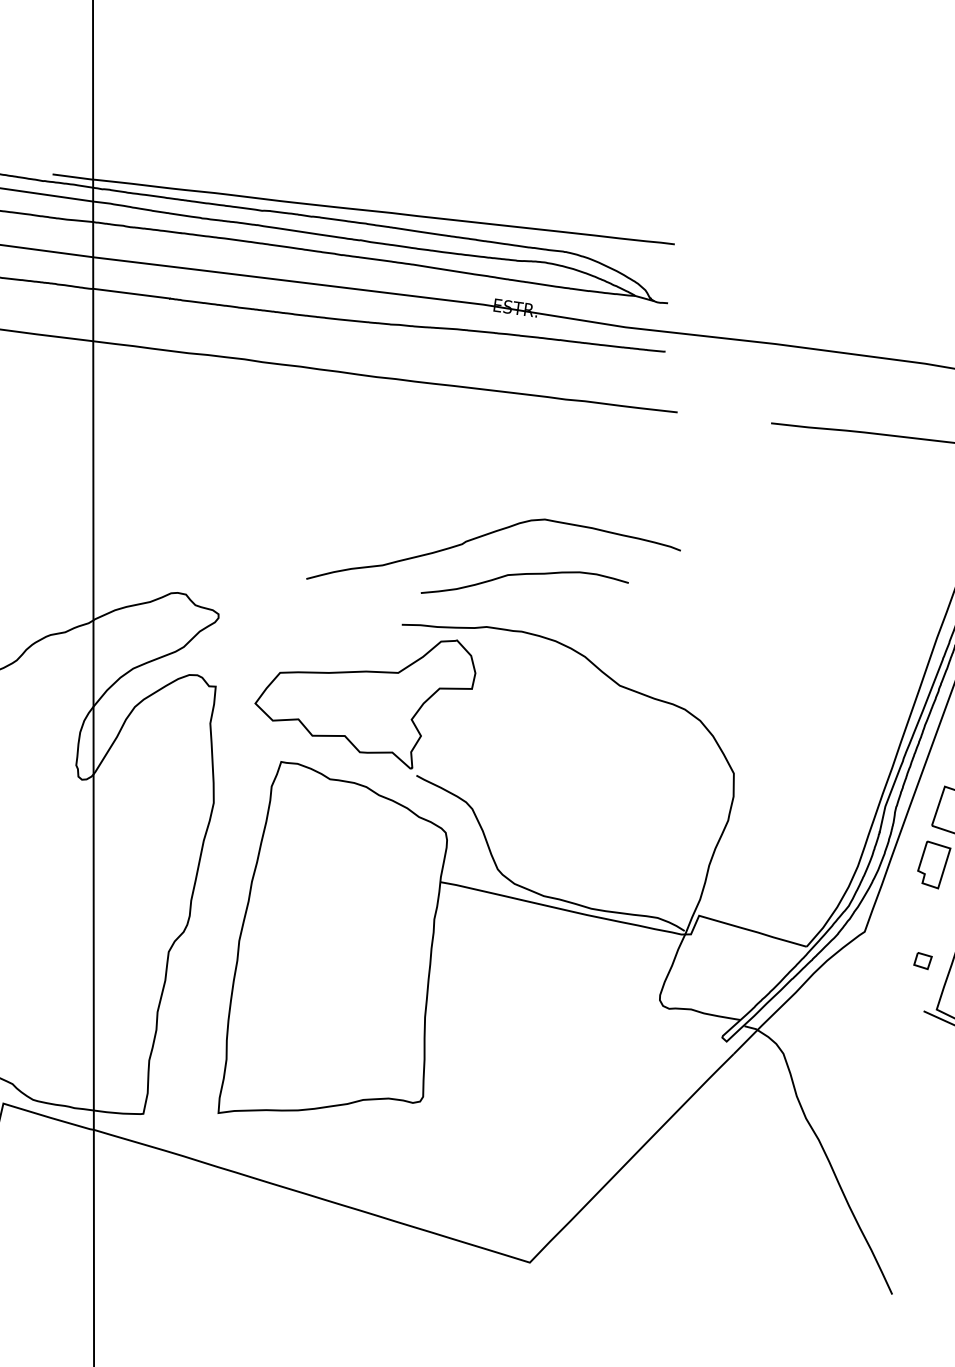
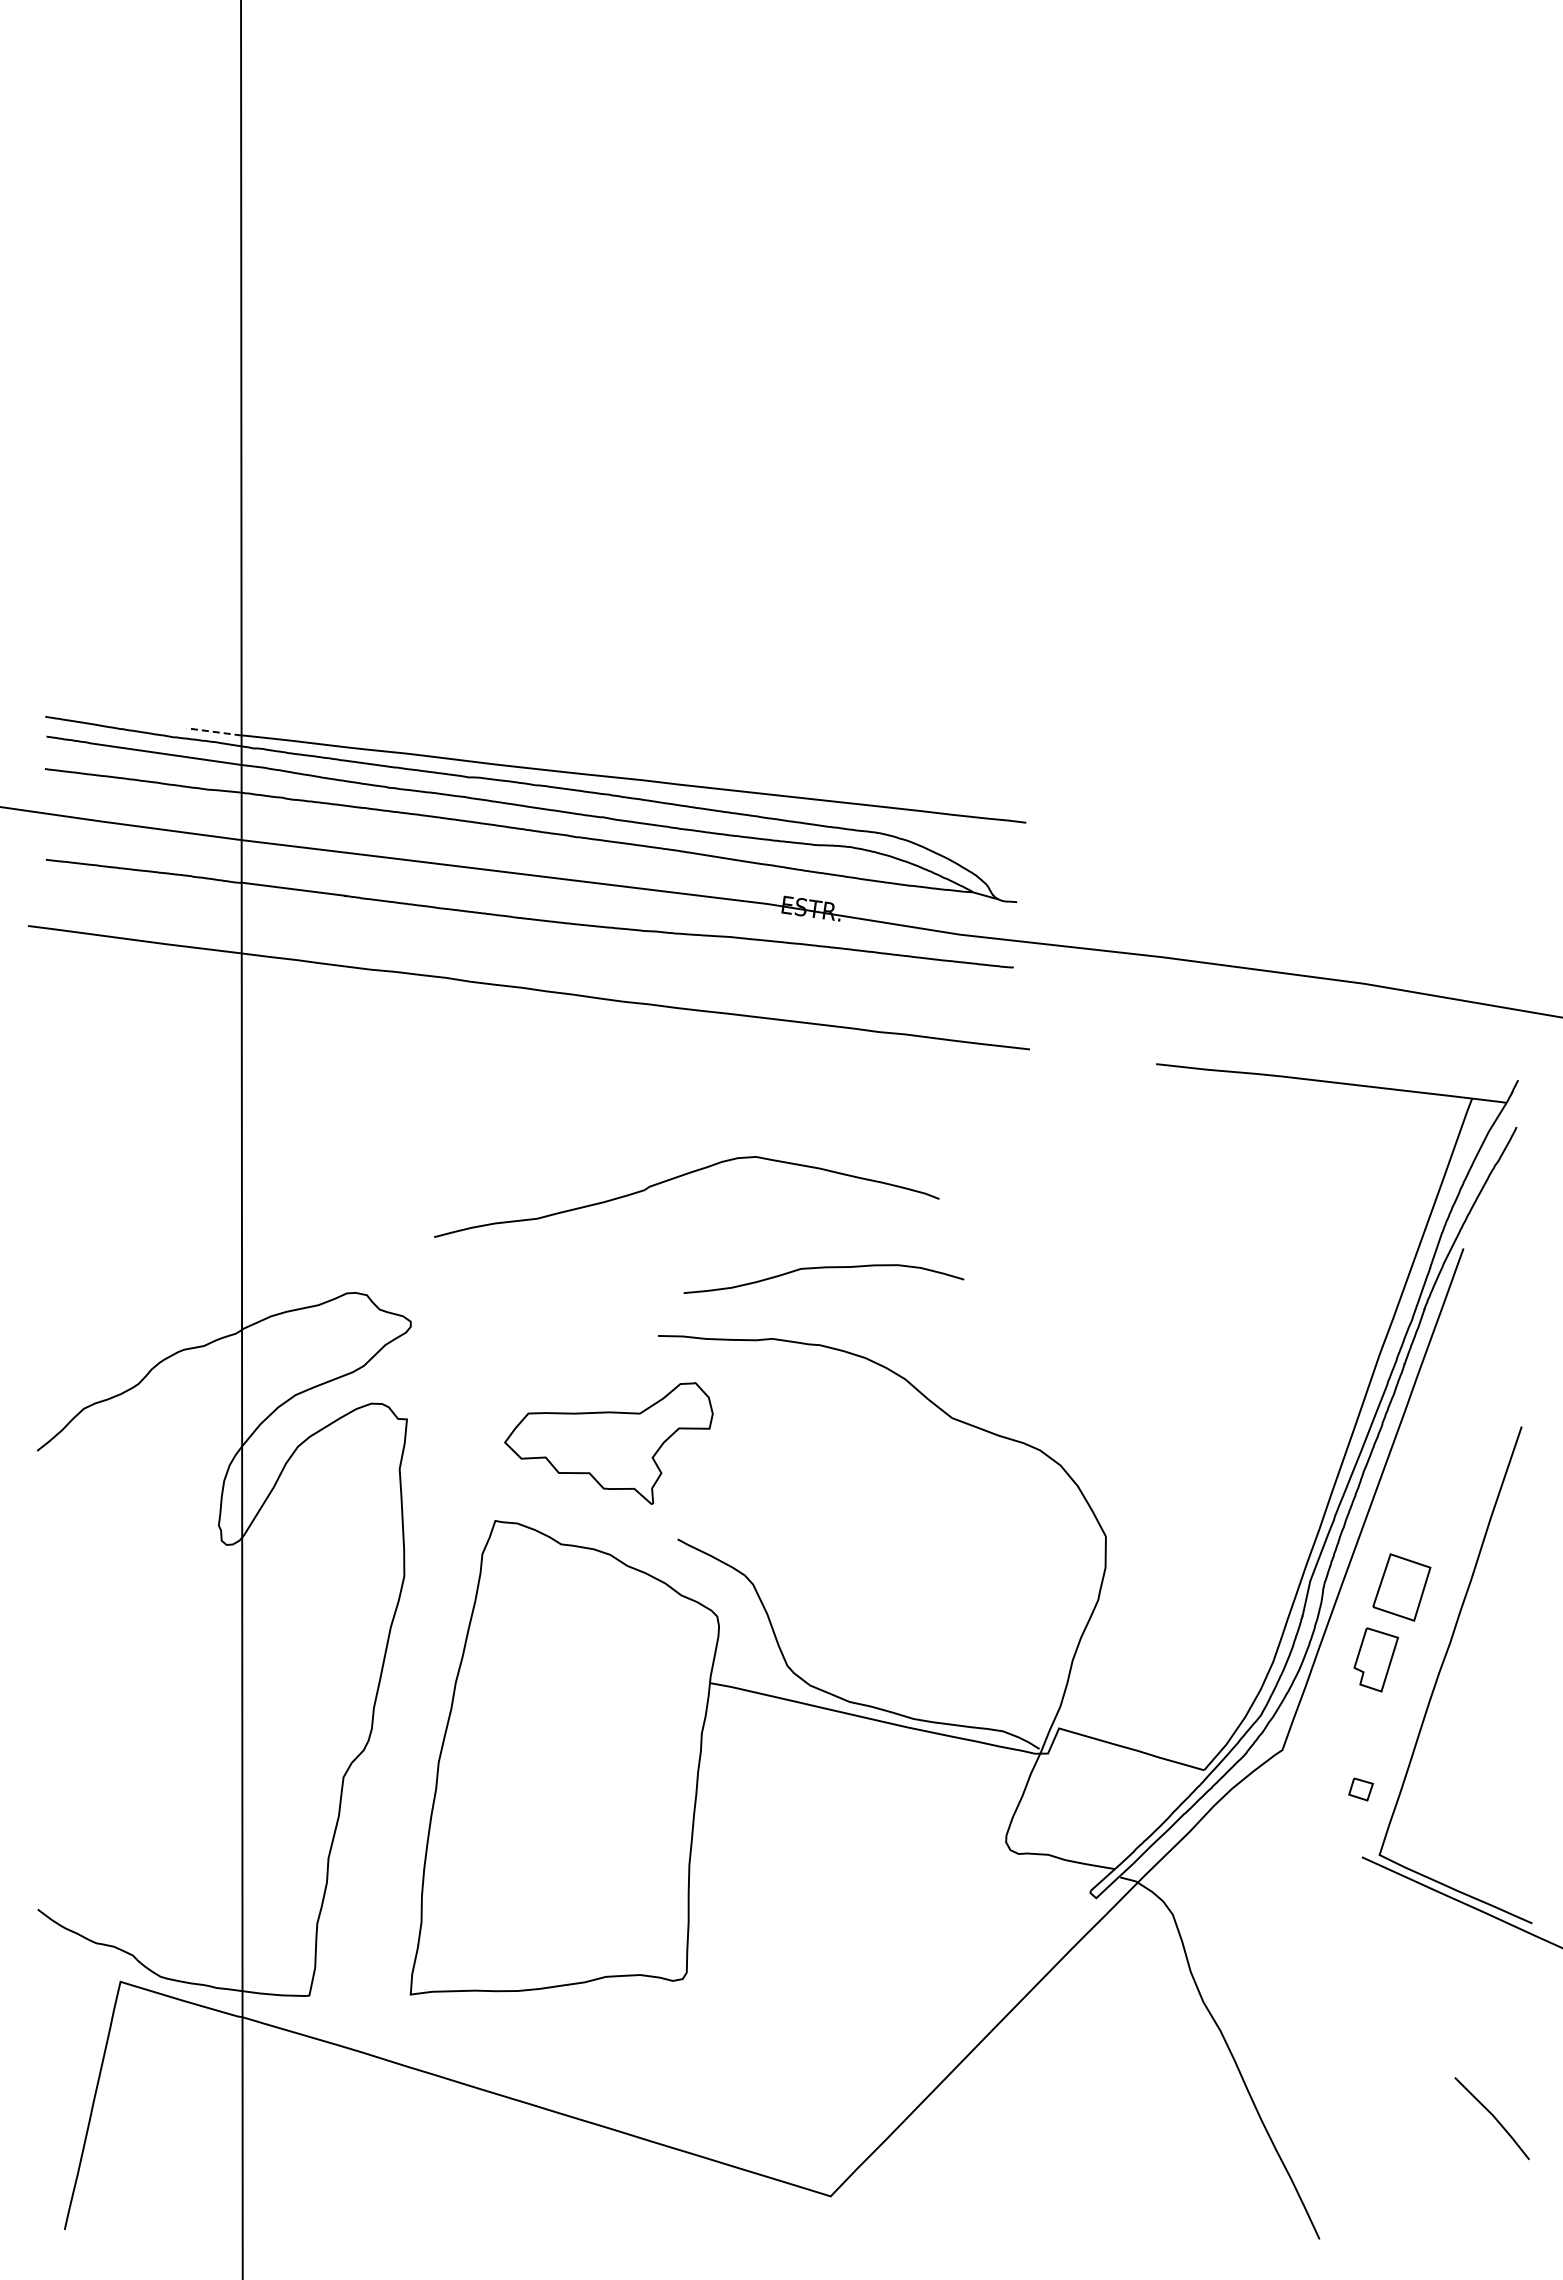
line: (73, 176) -> (214, 731), solid -> dashed
curve: (488, 534) -> (679, 1177), moved
part: (365, 704) -> (608, 1443), size x0.7

